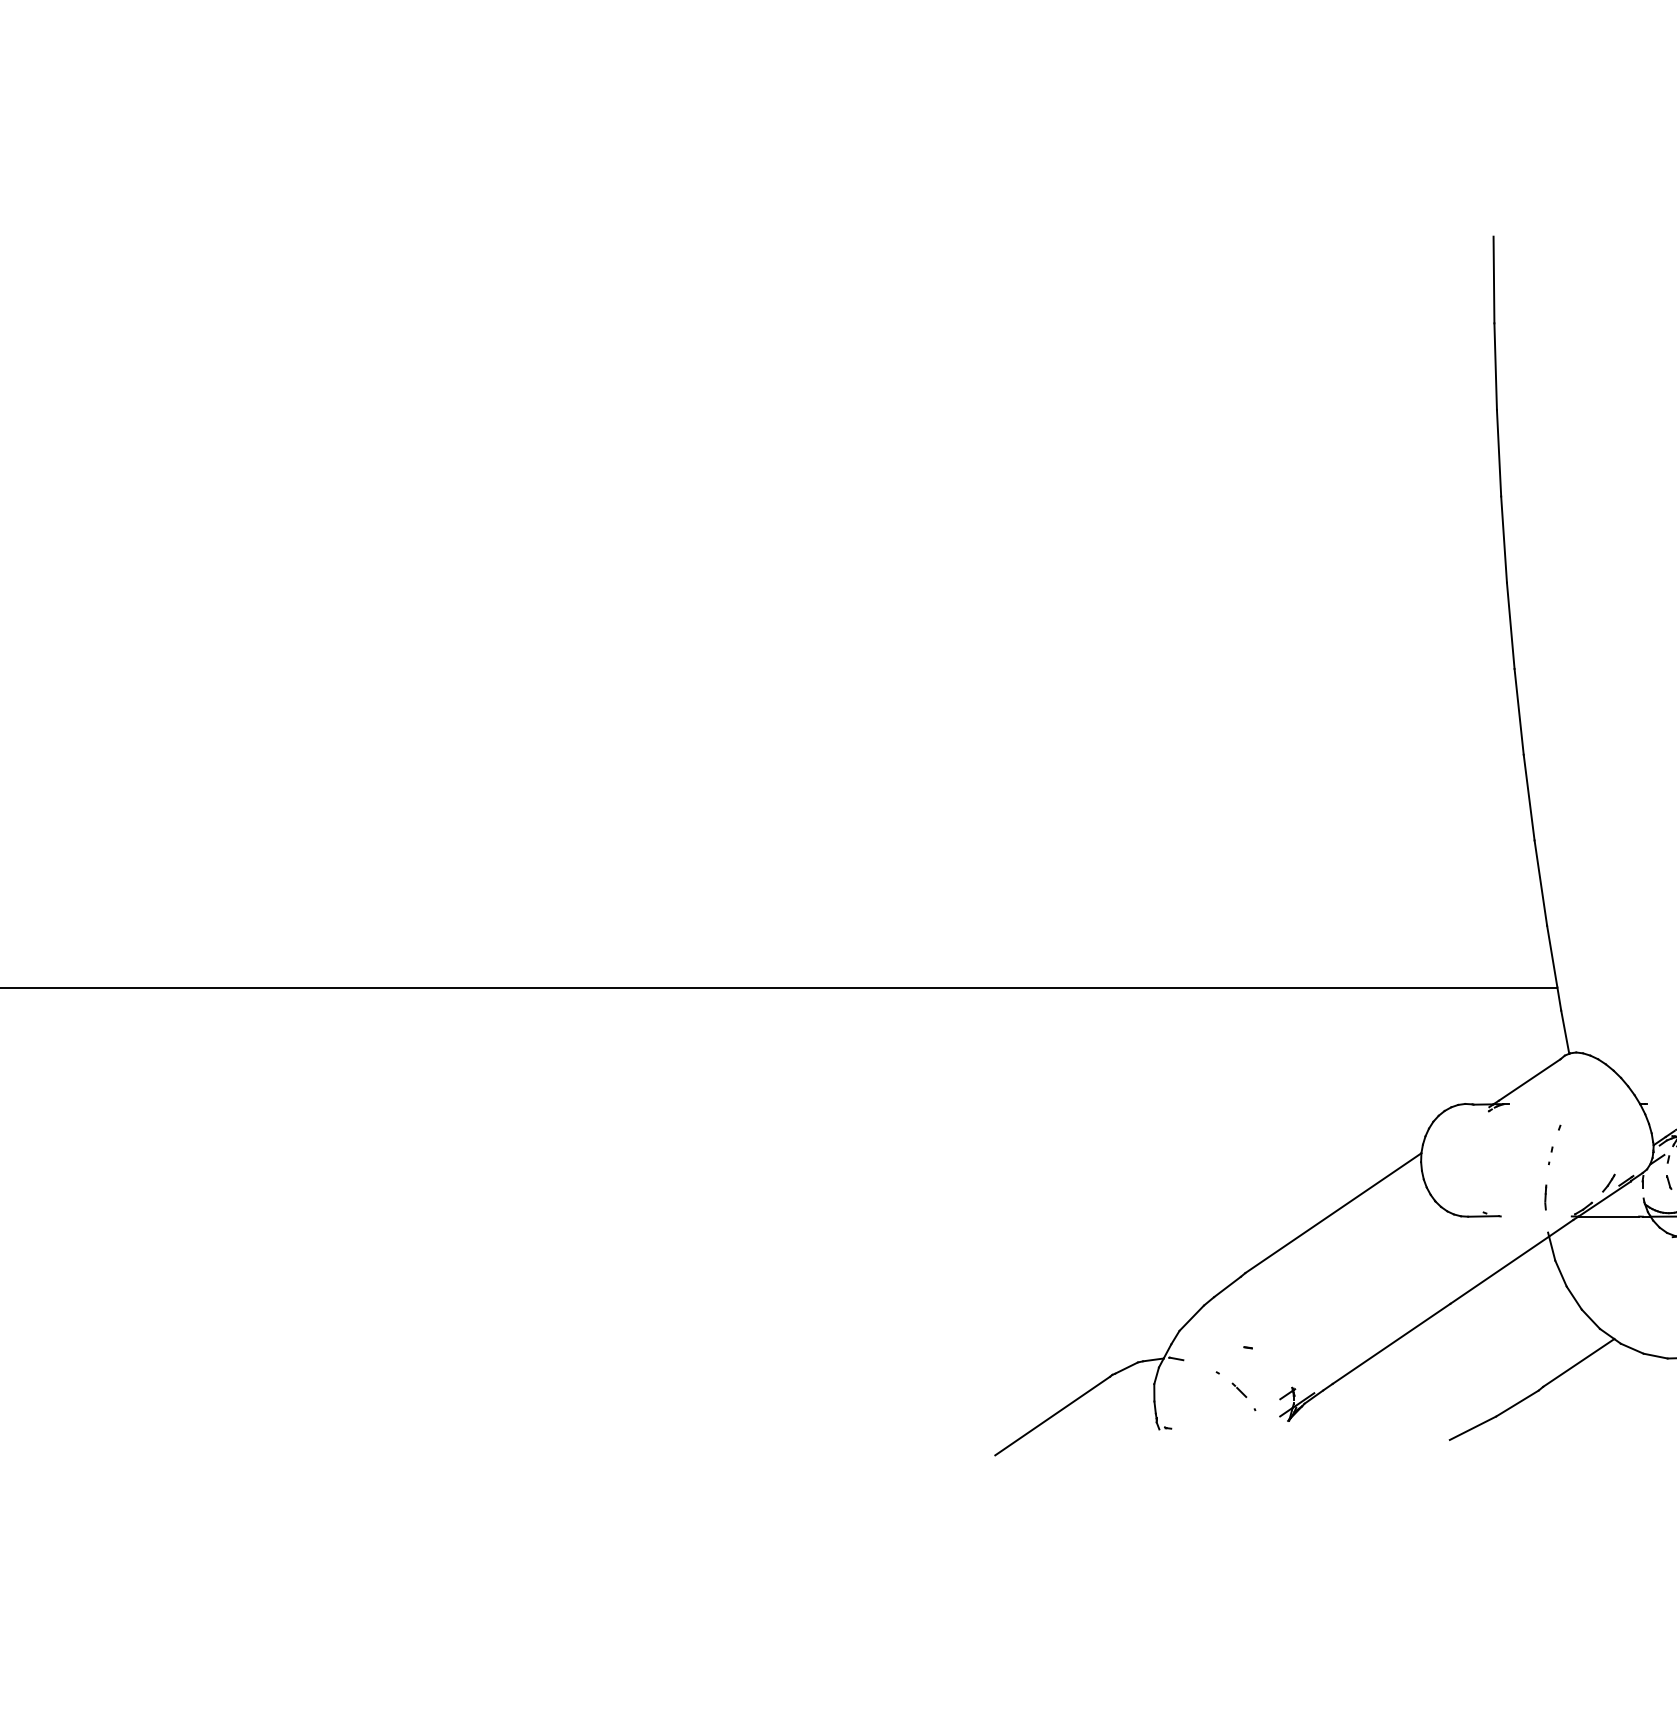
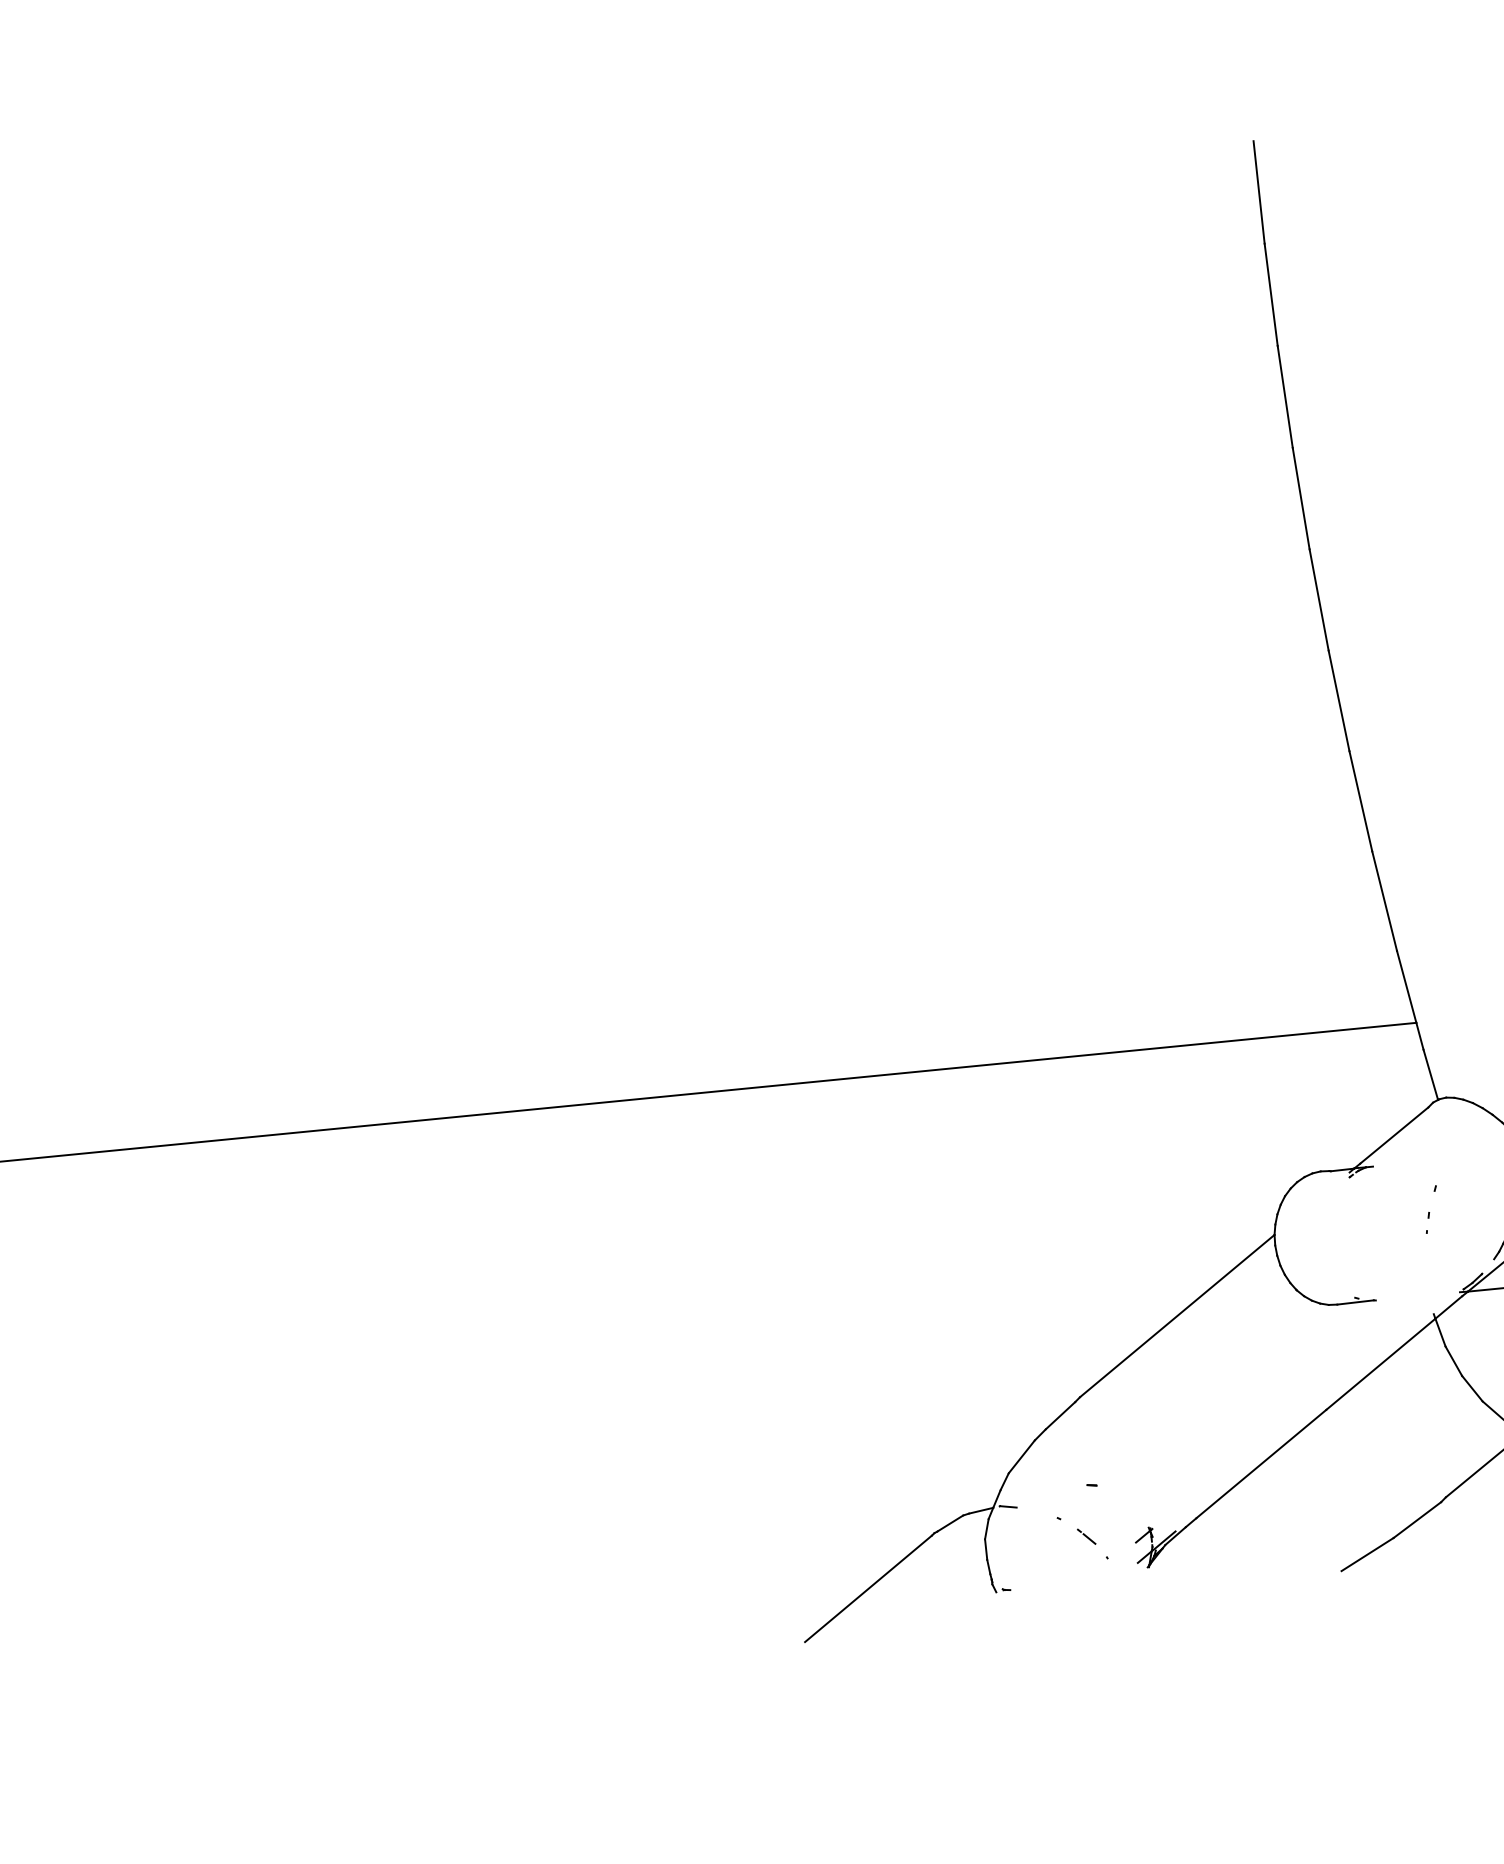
line: (1545, 1197) -> (1426, 1272), removed

